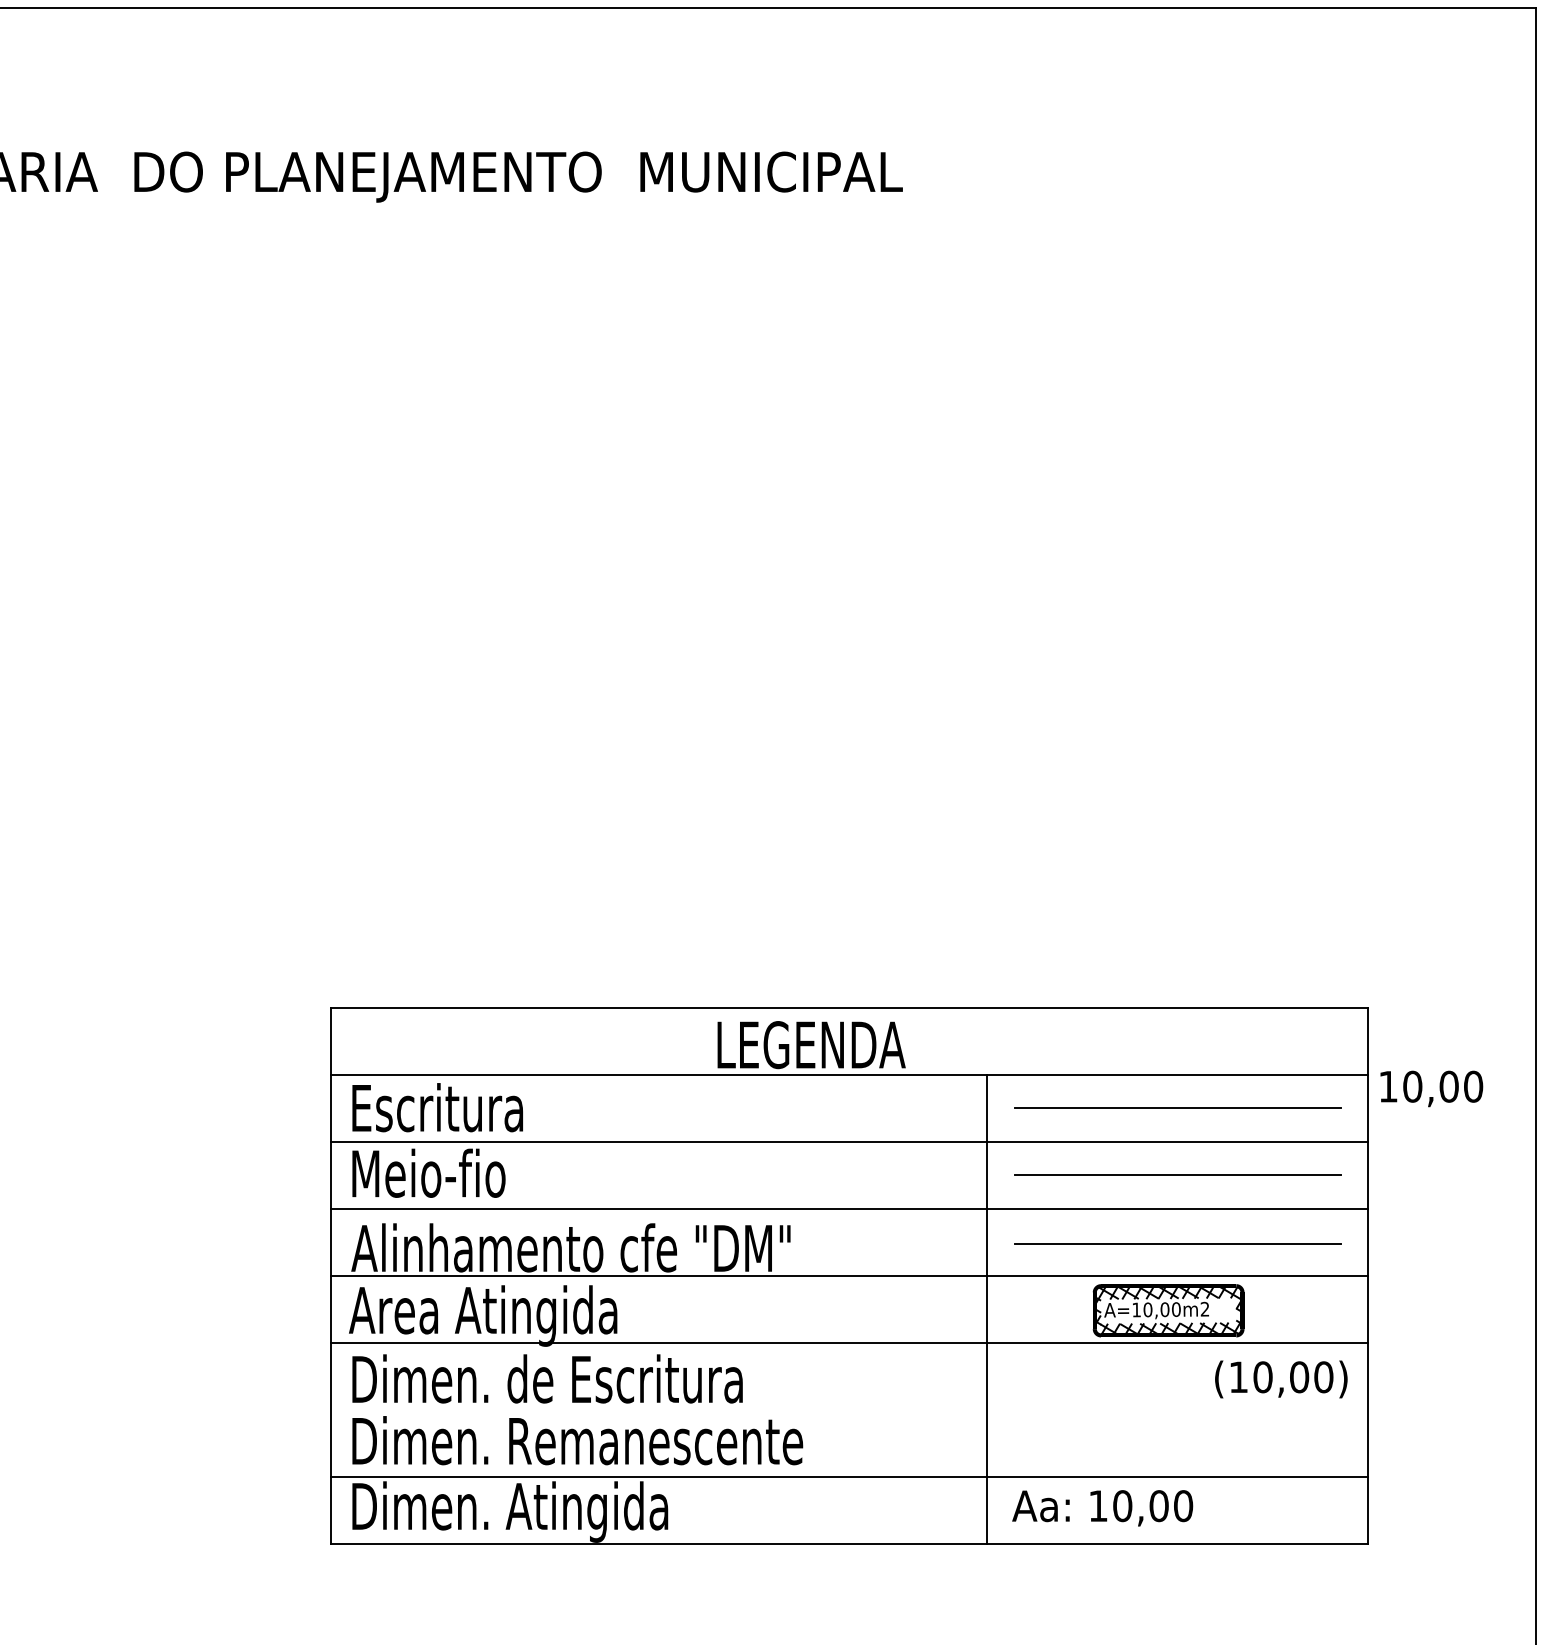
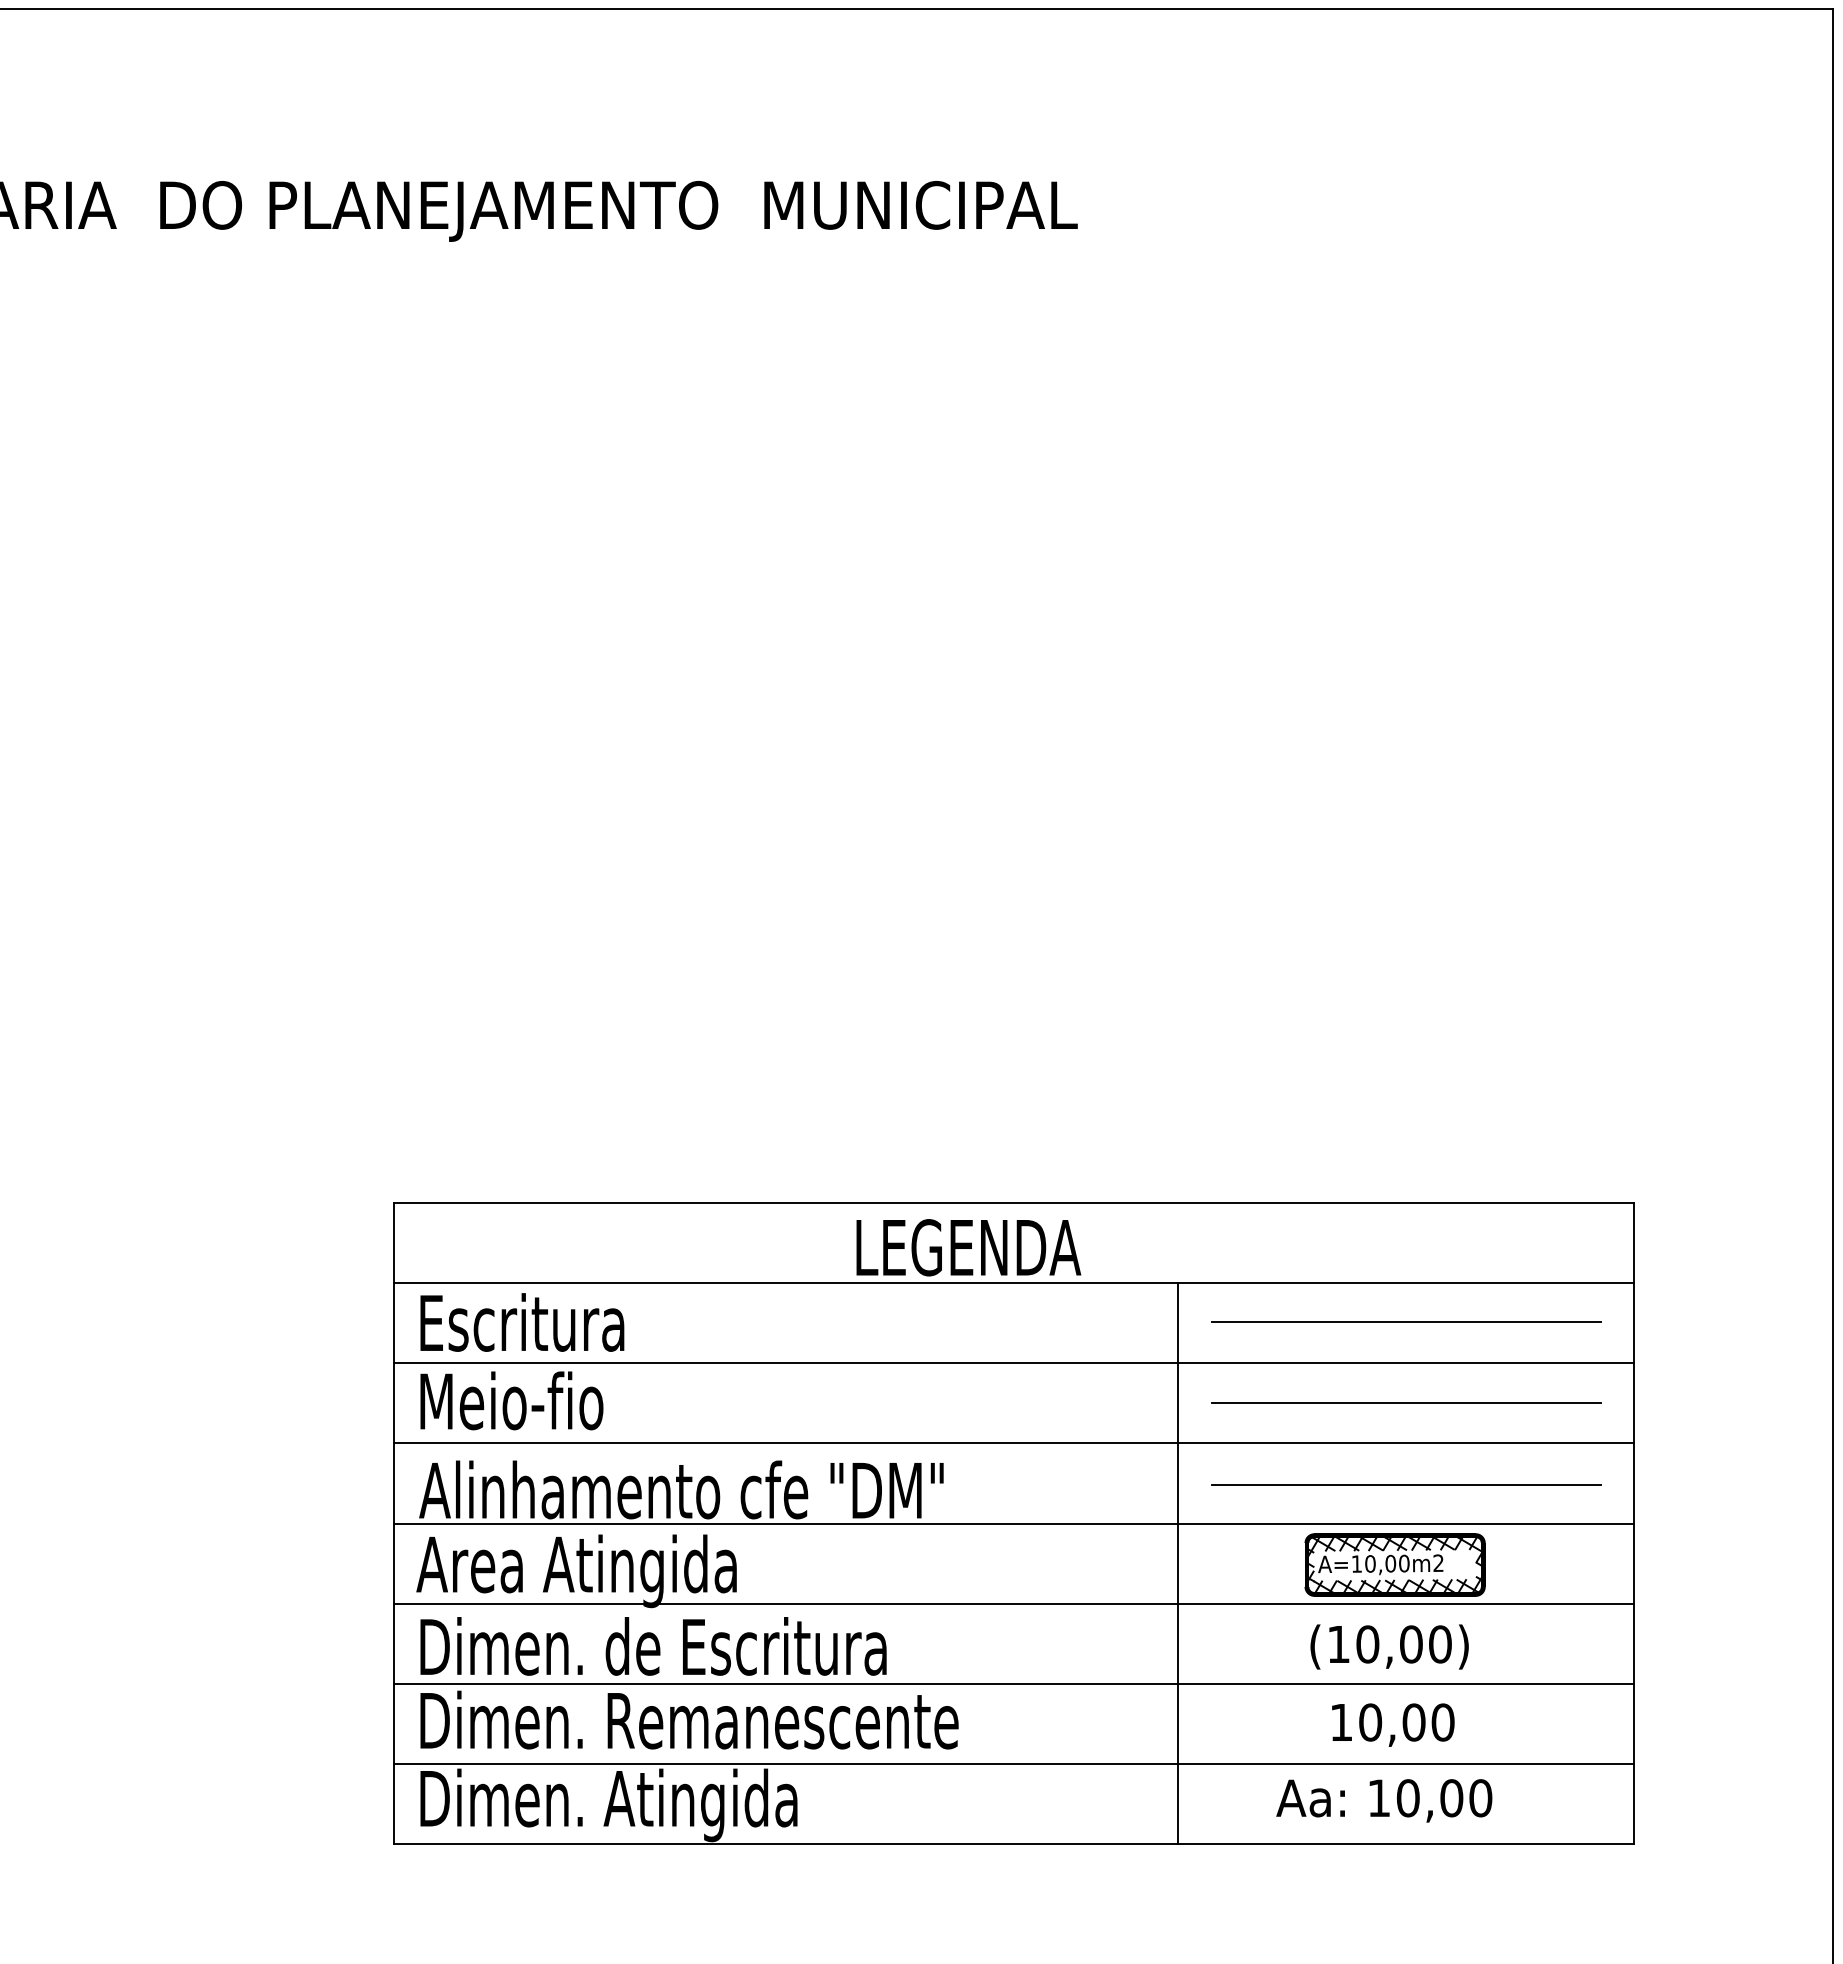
text: (1431, 1088) -> (1393, 1724), moved
text: (1281, 1379) -> (1389, 1646), moved
line: (849, 1410) -> (1013, 1683), added
text: (1102, 1507) -> (1384, 1800), moved

